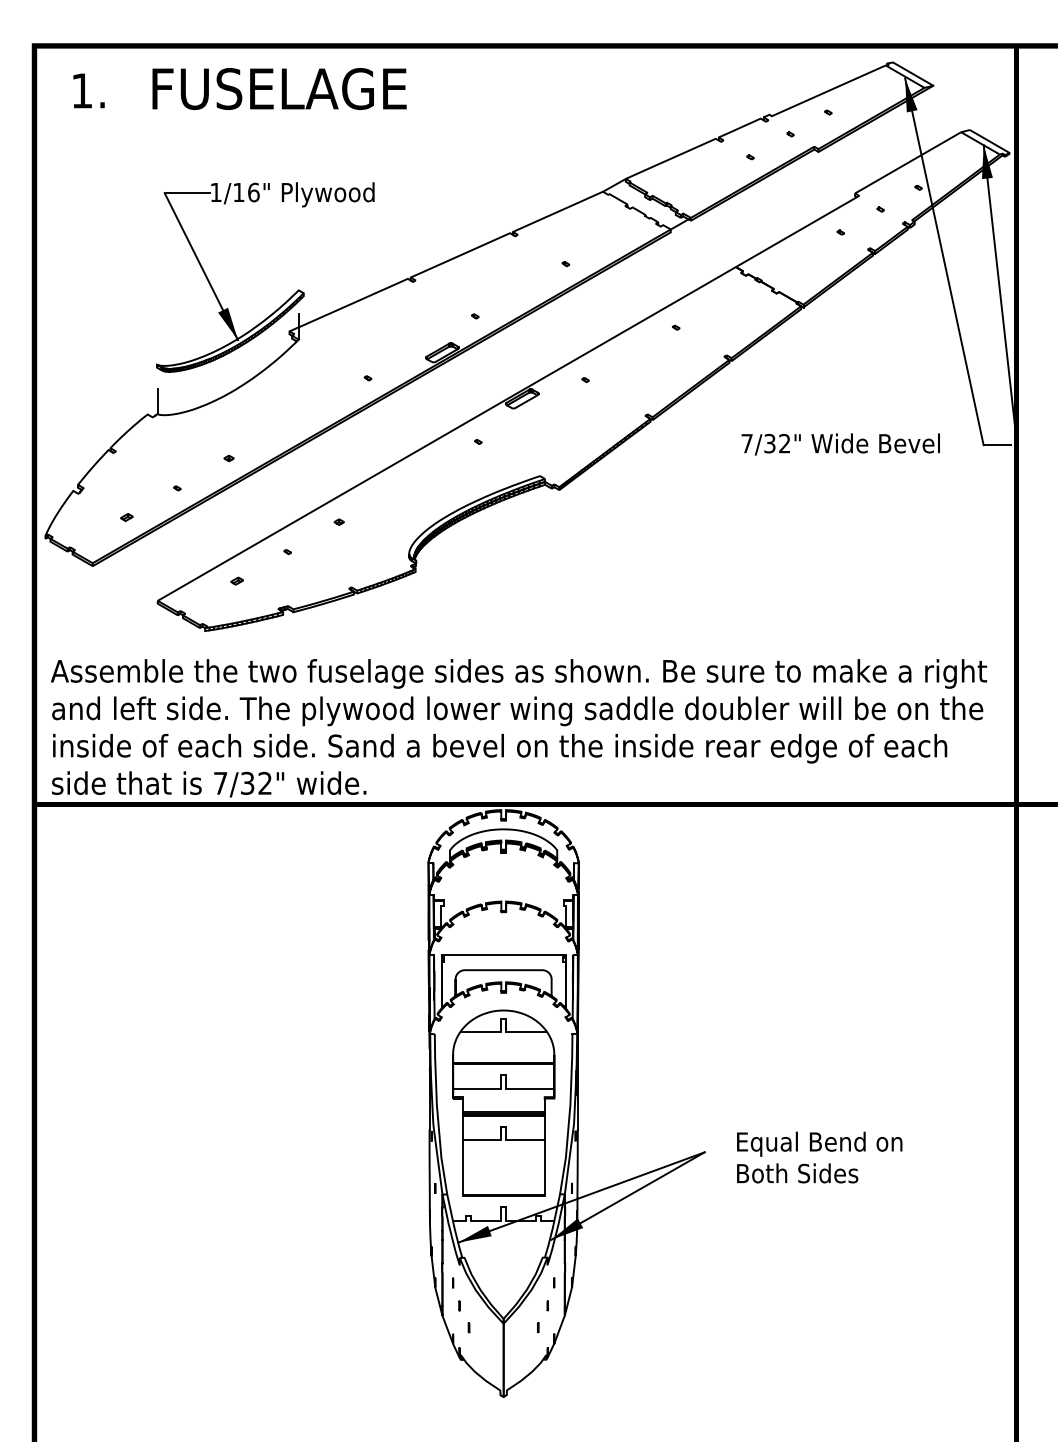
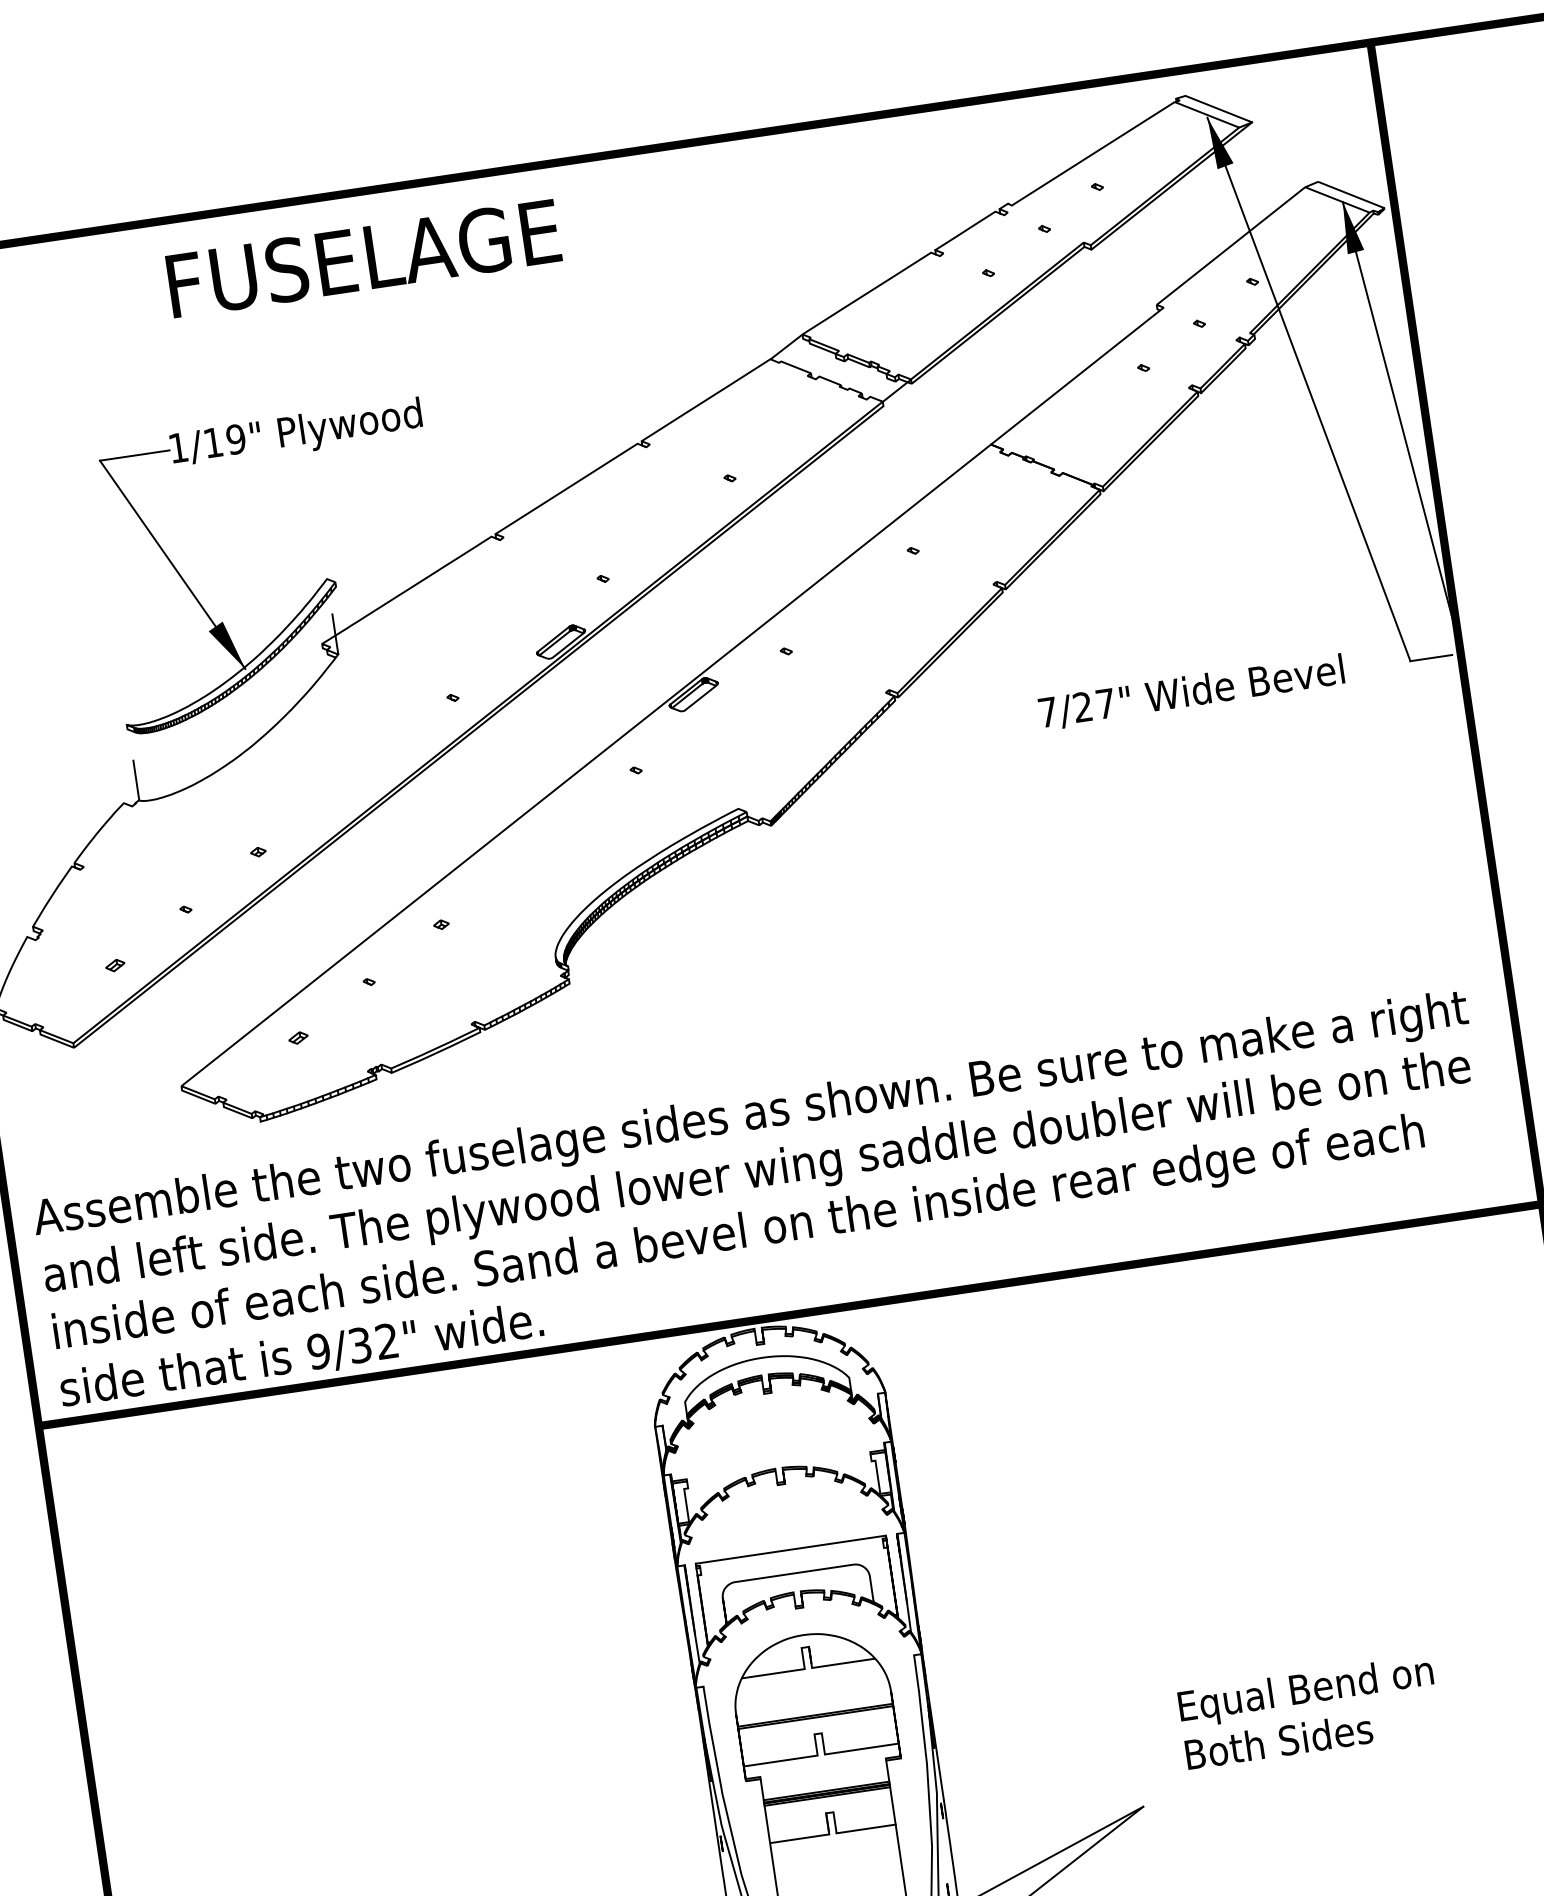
text: (279, 89) -> (363, 259), moved
text: (253, 192) -> (235, 439), 1/16" -> 1/19"
text: (777, 443) -> (1094, 705), 7/32" -> 7/27"
text: (220, 782) -> (318, 1350), 7/32" -> 9/32"
text: (819, 1157) -> (1308, 1712), moved

